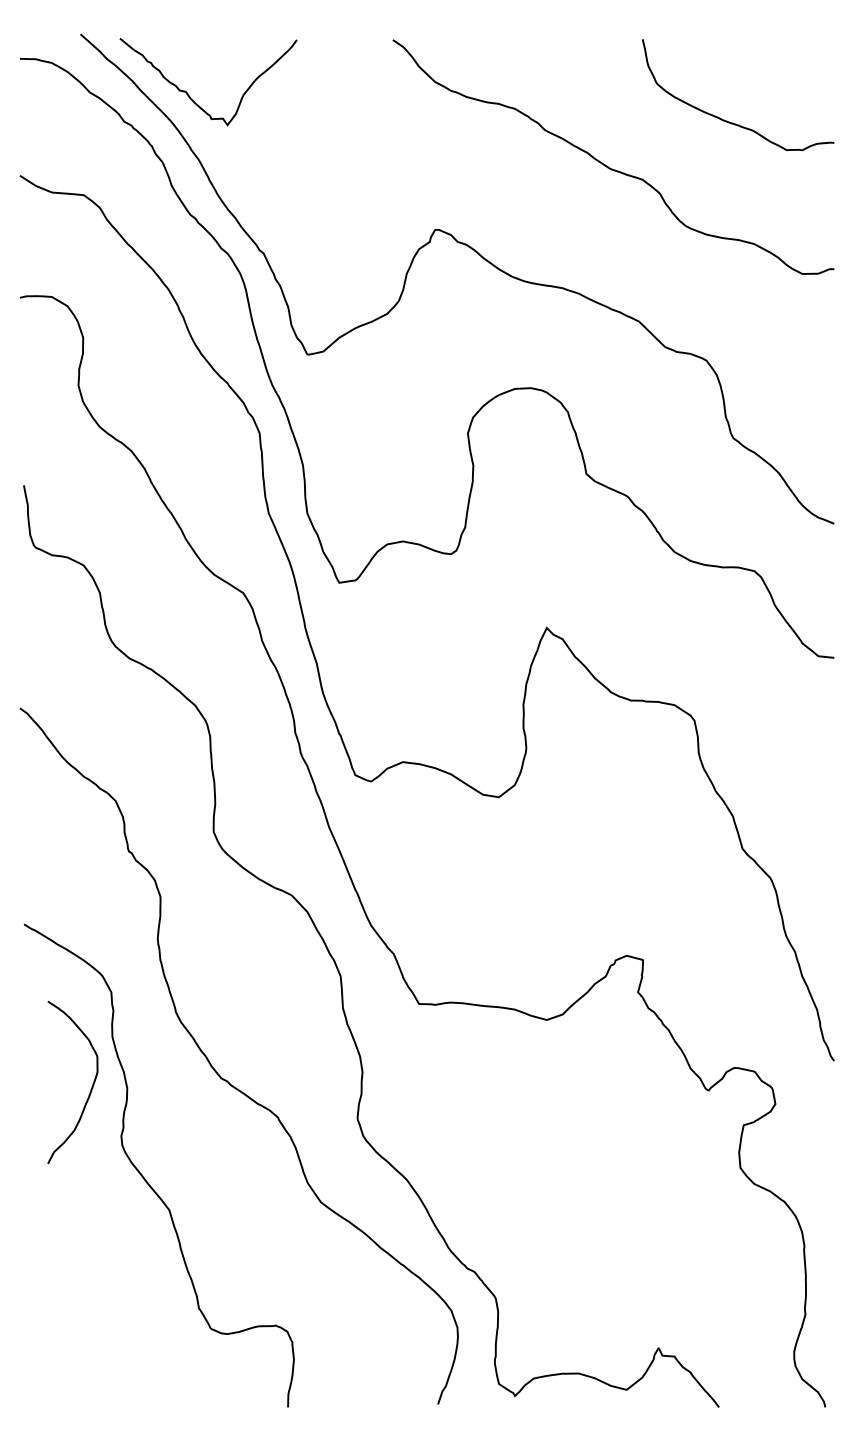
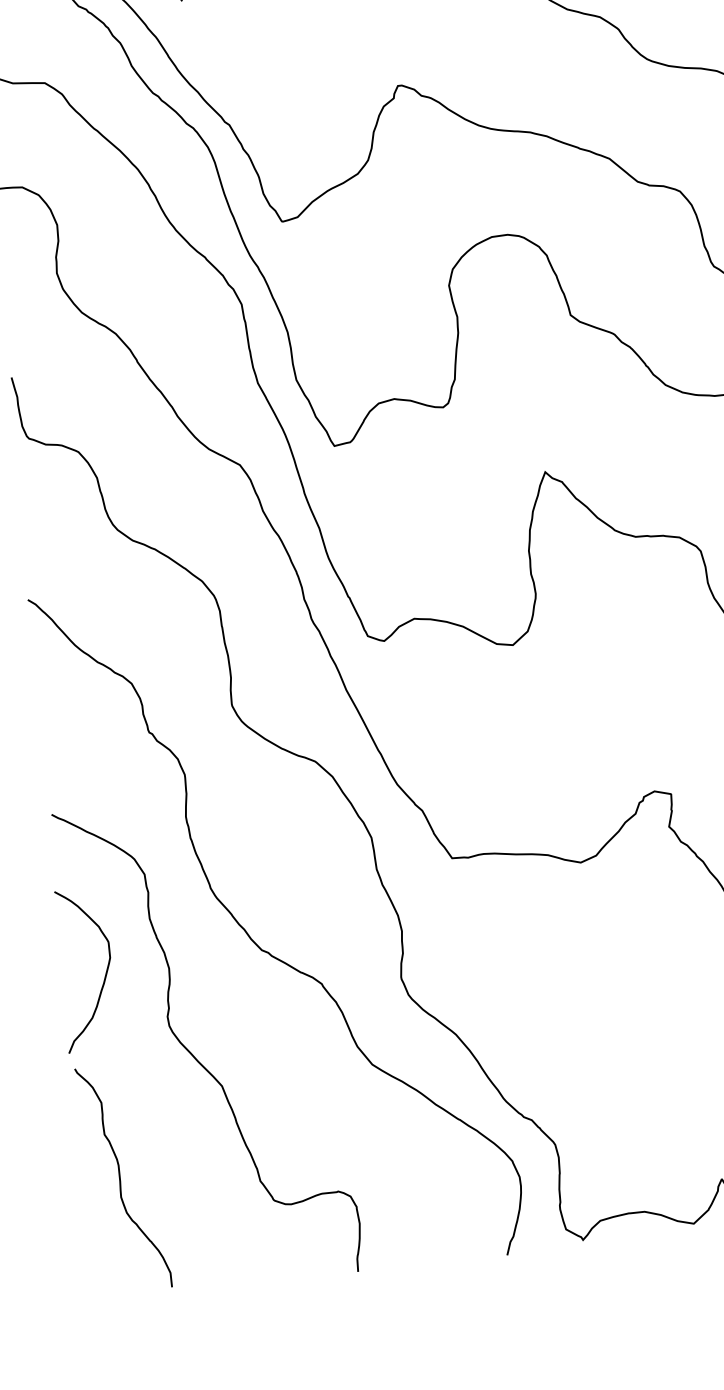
curve: (90, 1089) -> (104, 975), moved
curve: (60, 1292) -> (121, 1178), added

